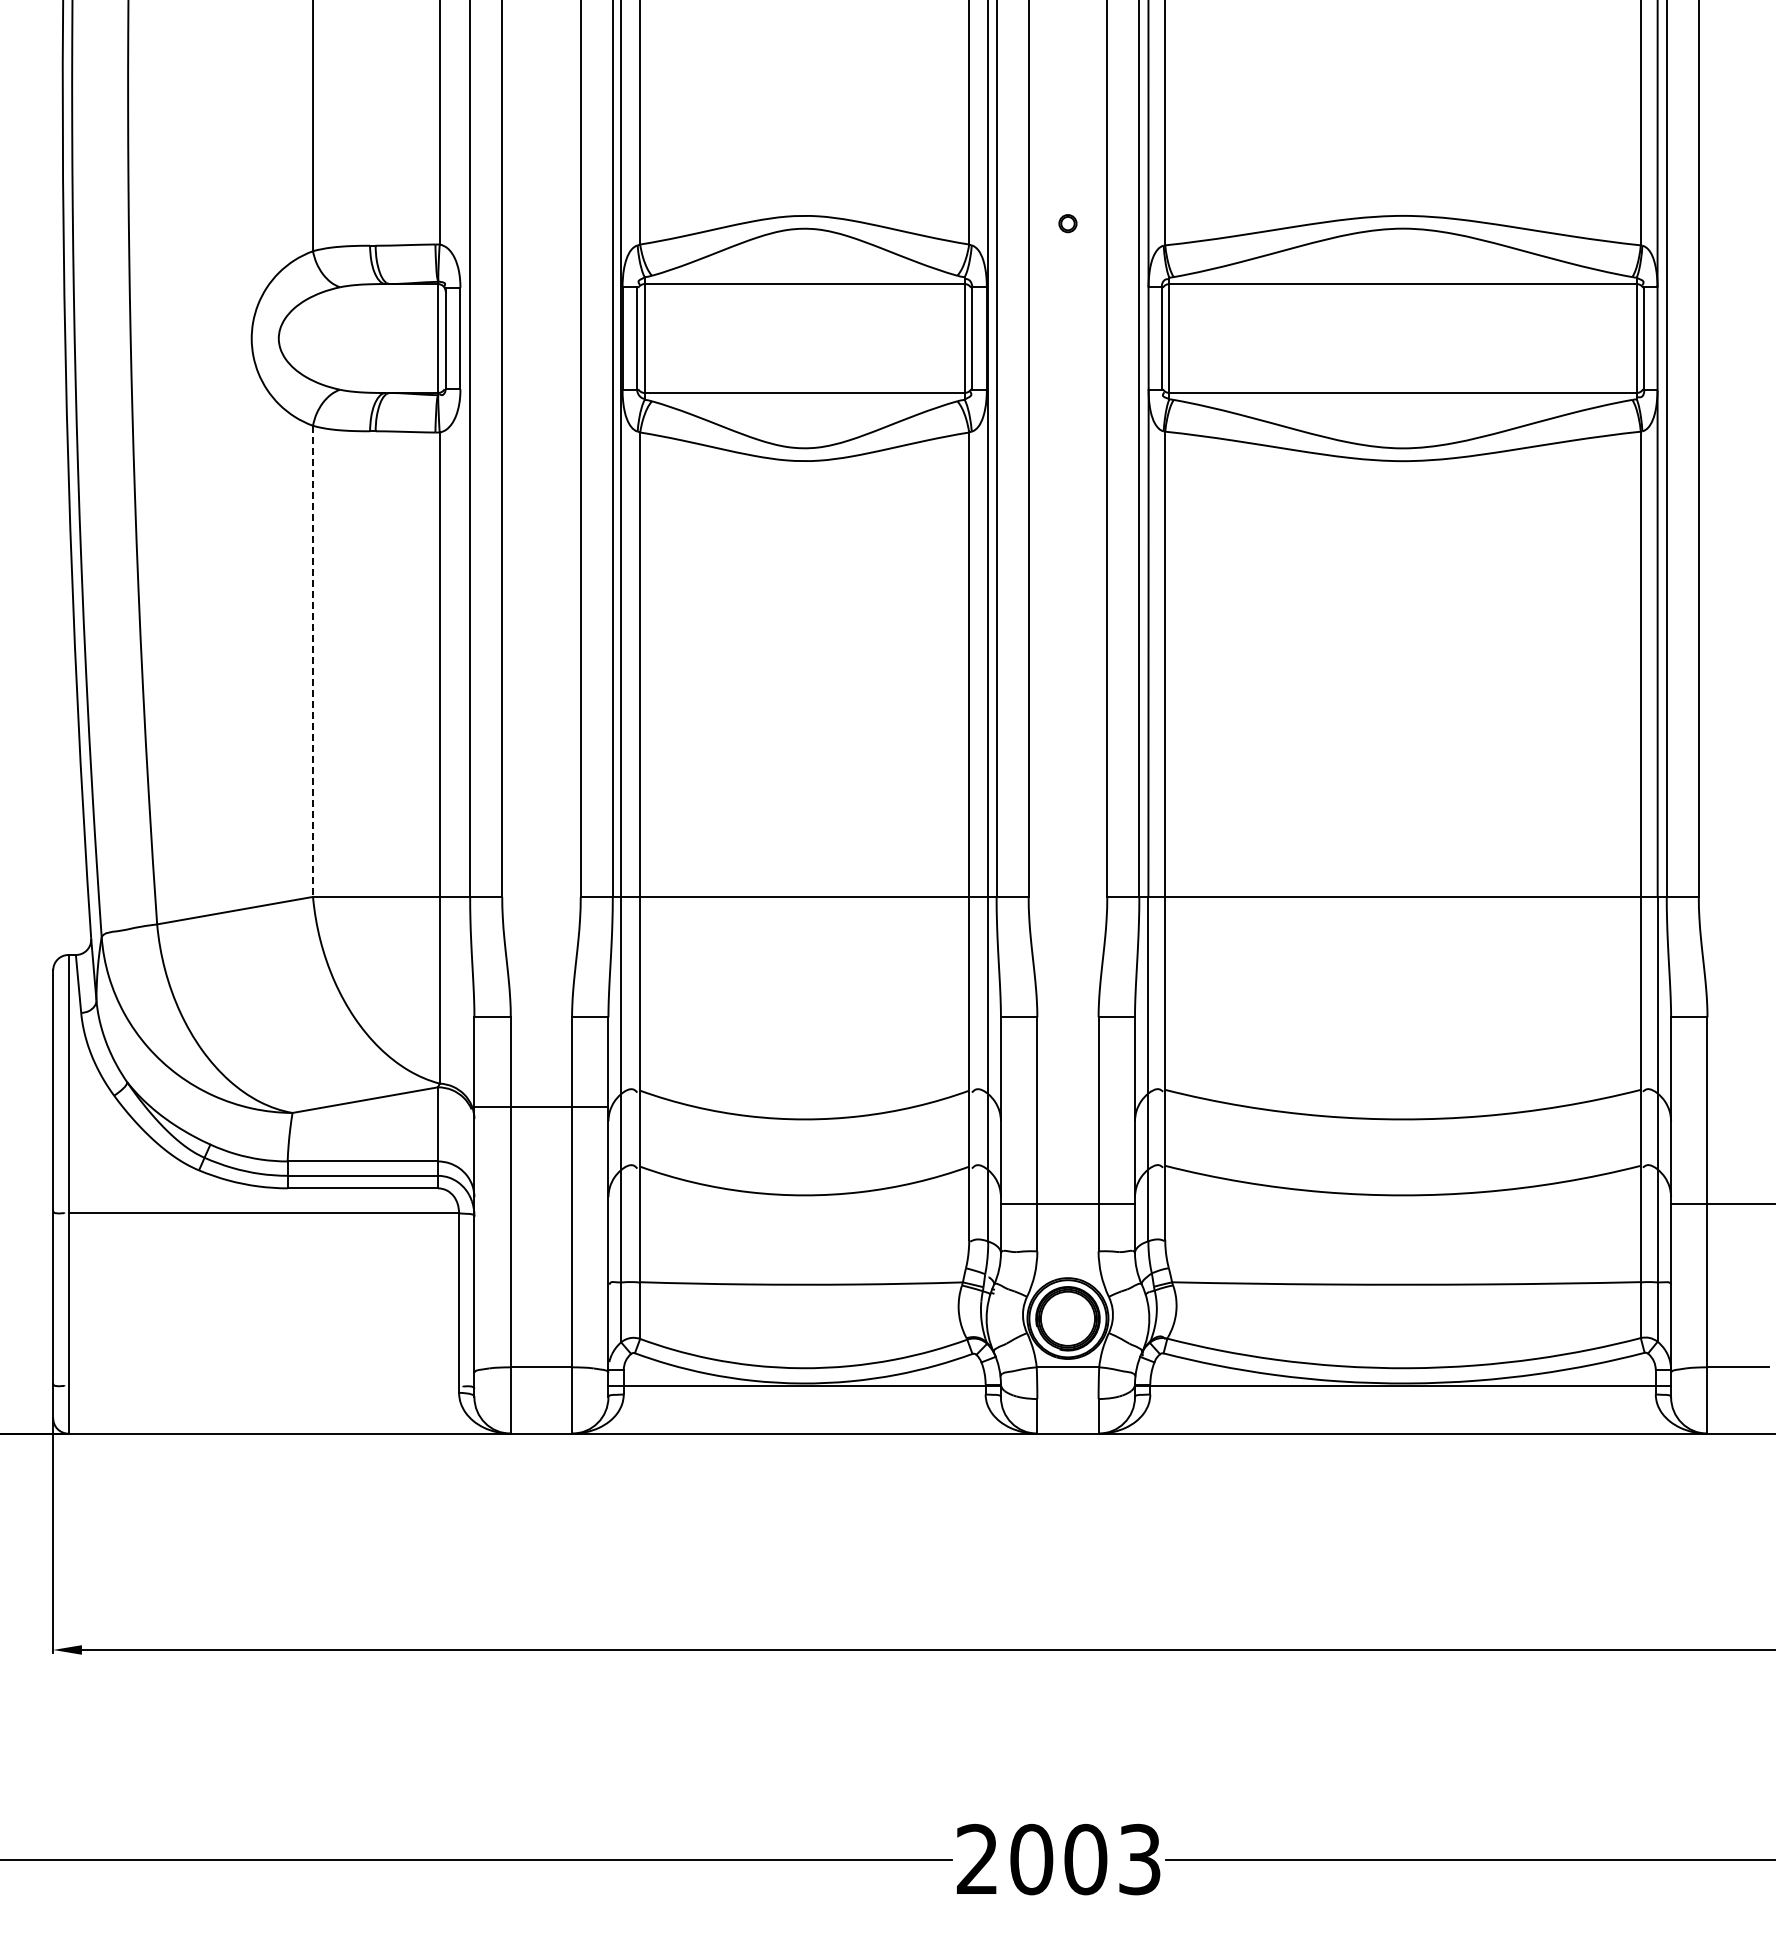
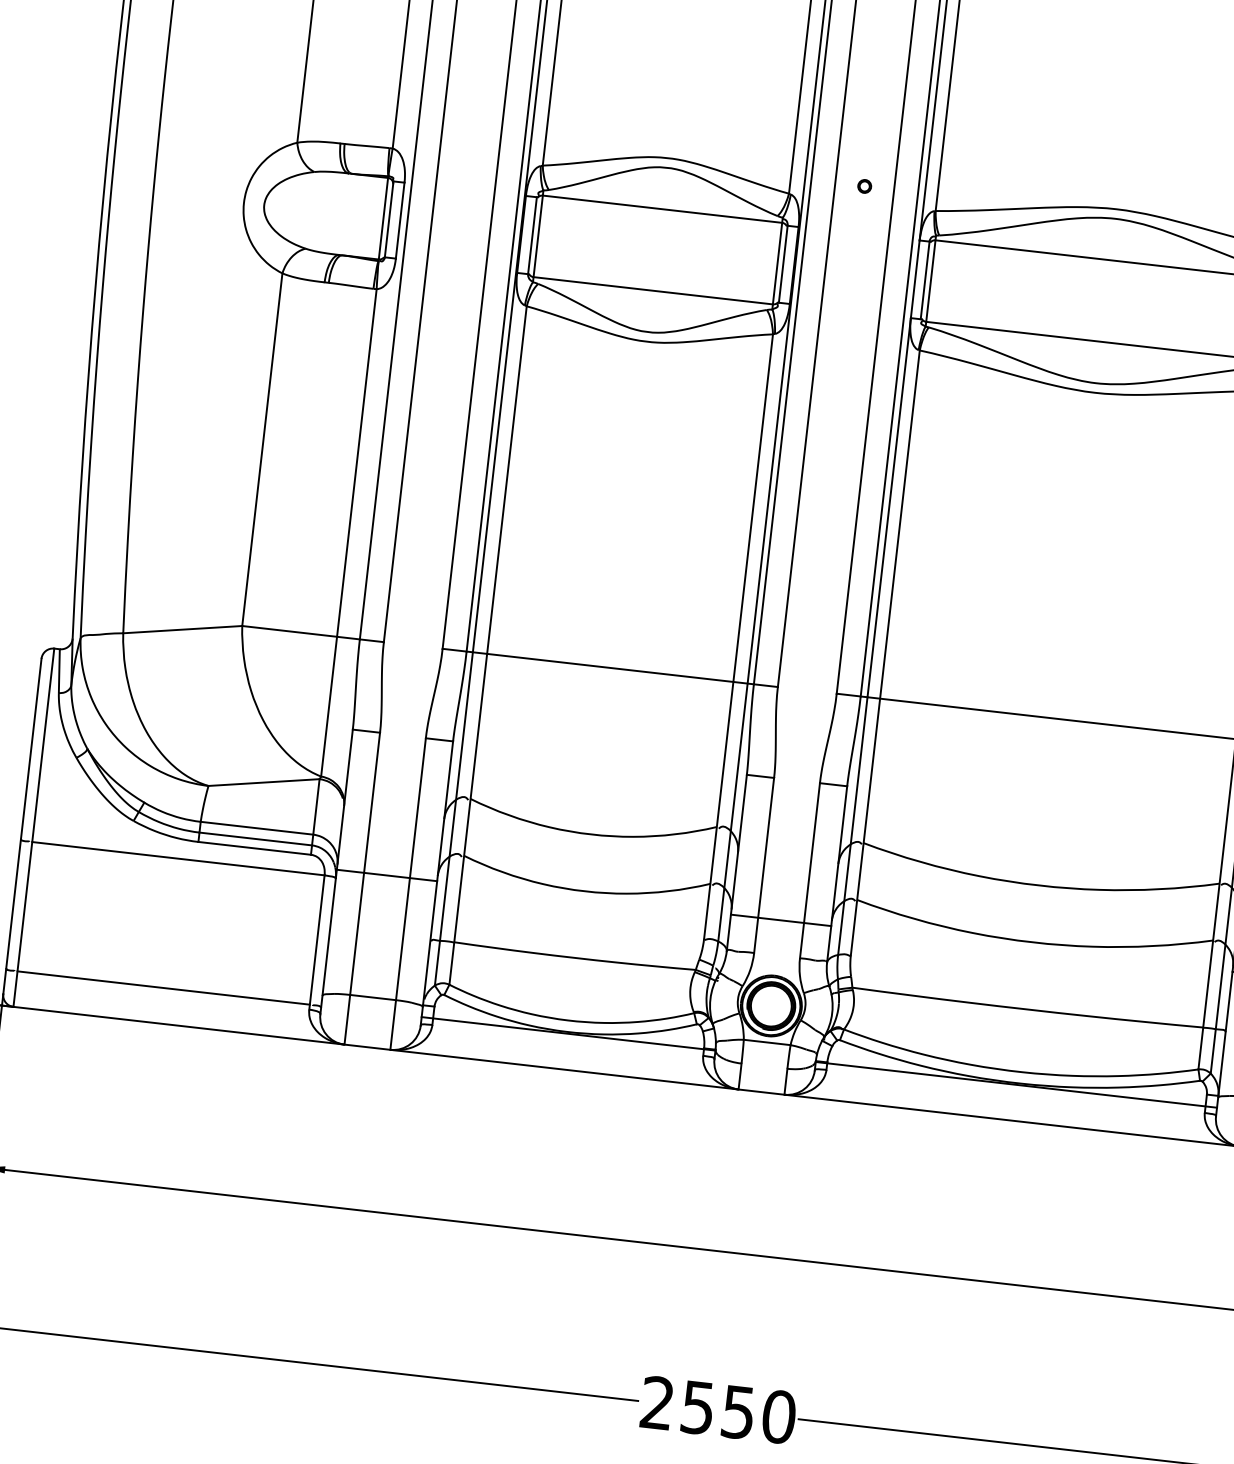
line: (313, 661) -> (262, 449), dashed -> solid
line: (541, 1107) -> (387, 875), moved
line: (263, 1386) -> (163, 988), added
text: (1085, 1859) -> (738, 1412), 2003 -> 2550

